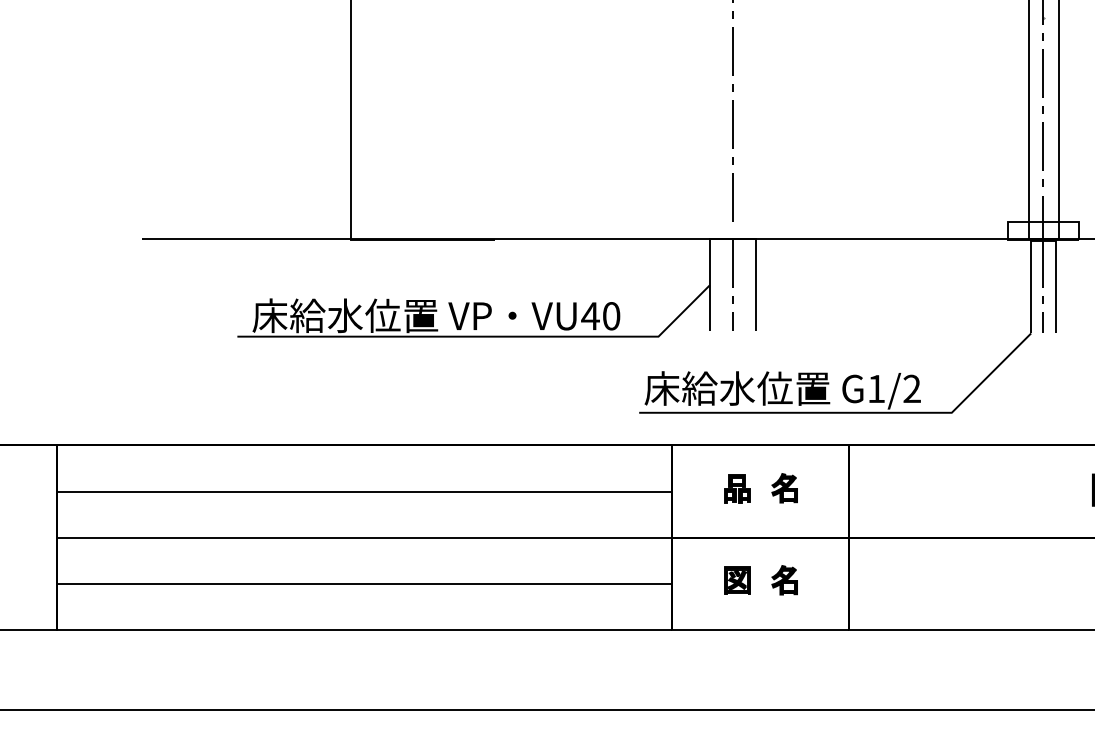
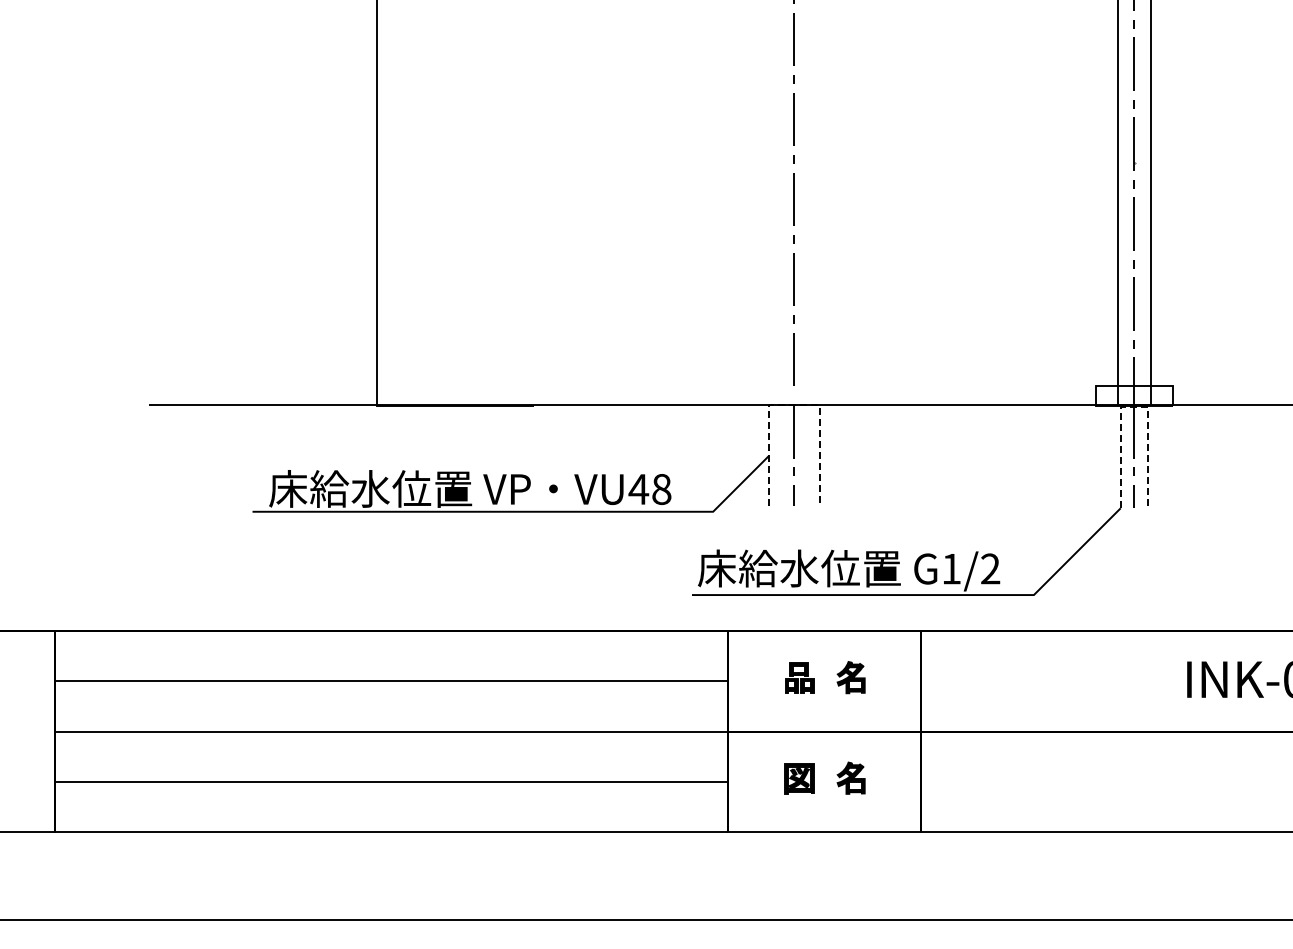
line: (732, 239) -> (794, 405), solid -> dashed
line: (1043, 241) -> (1134, 407), solid -> dashed
text: (611, 315) -> (661, 488), VU40 -> VU48

